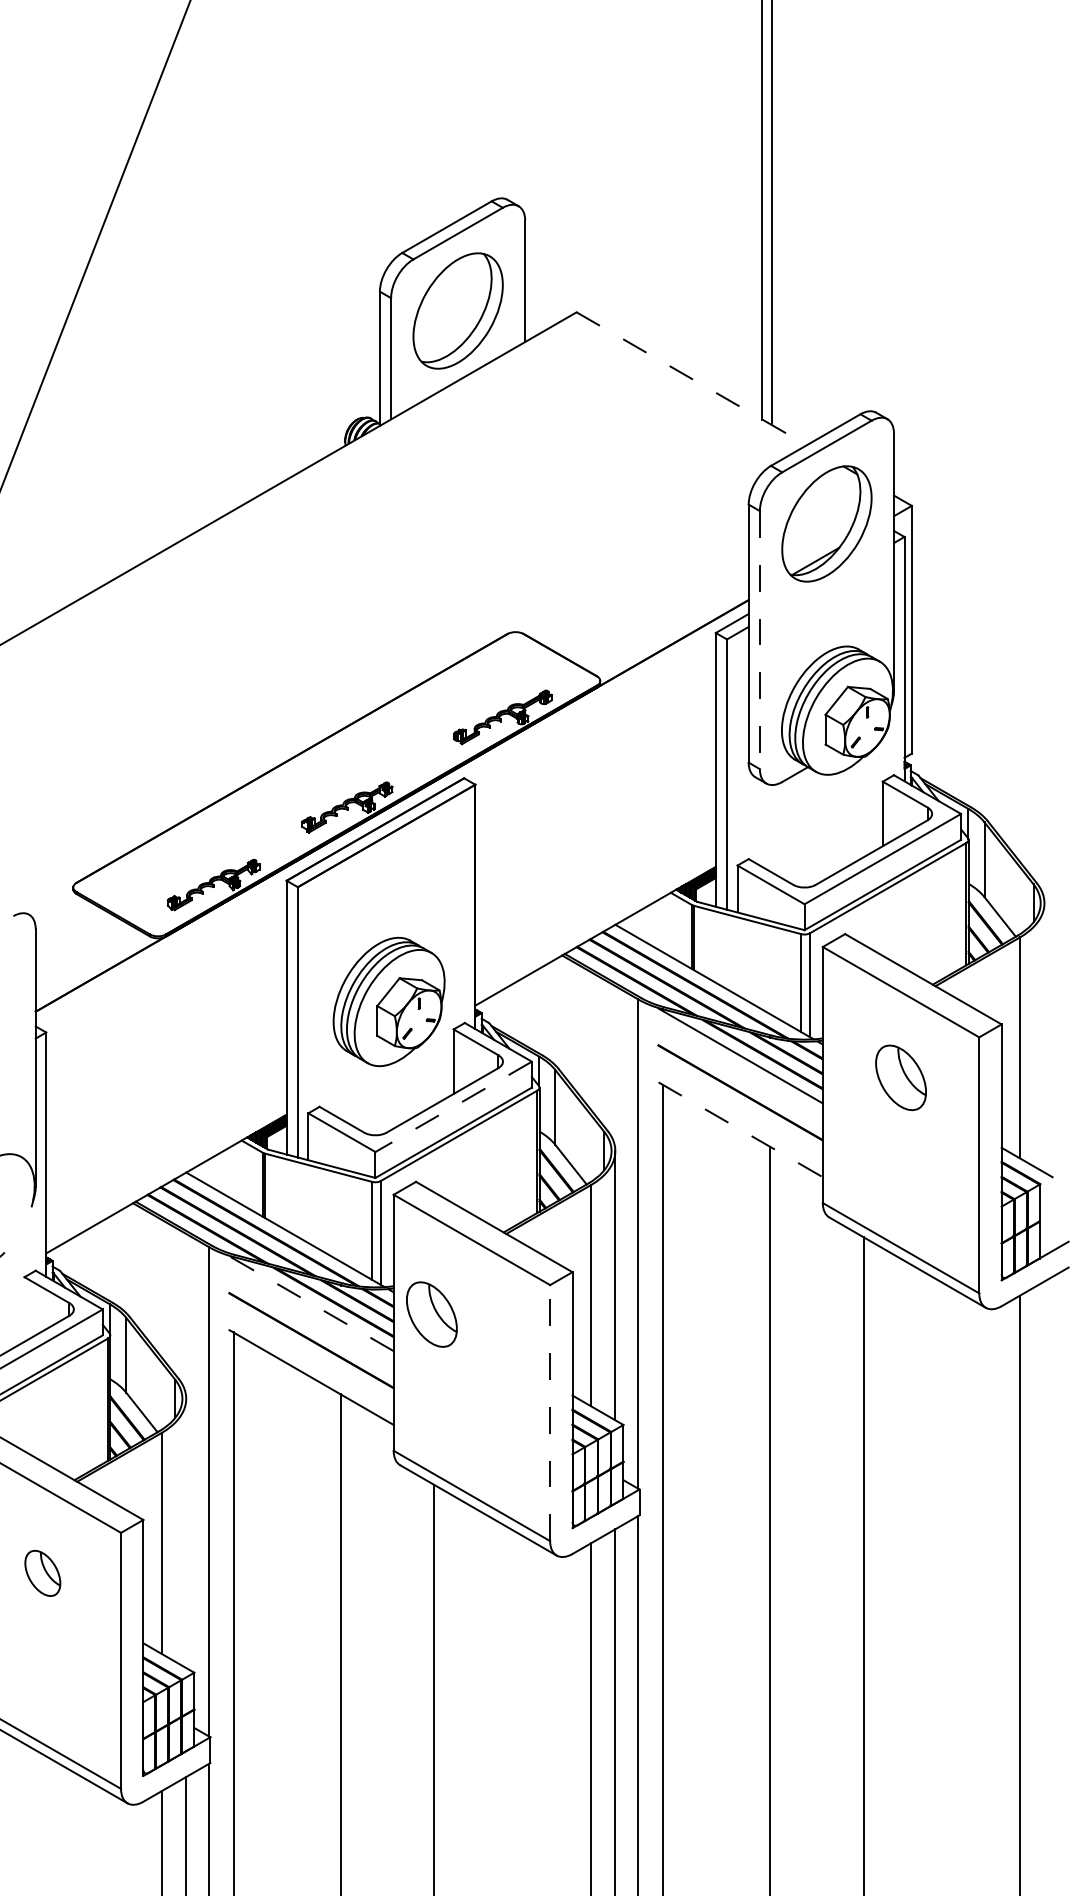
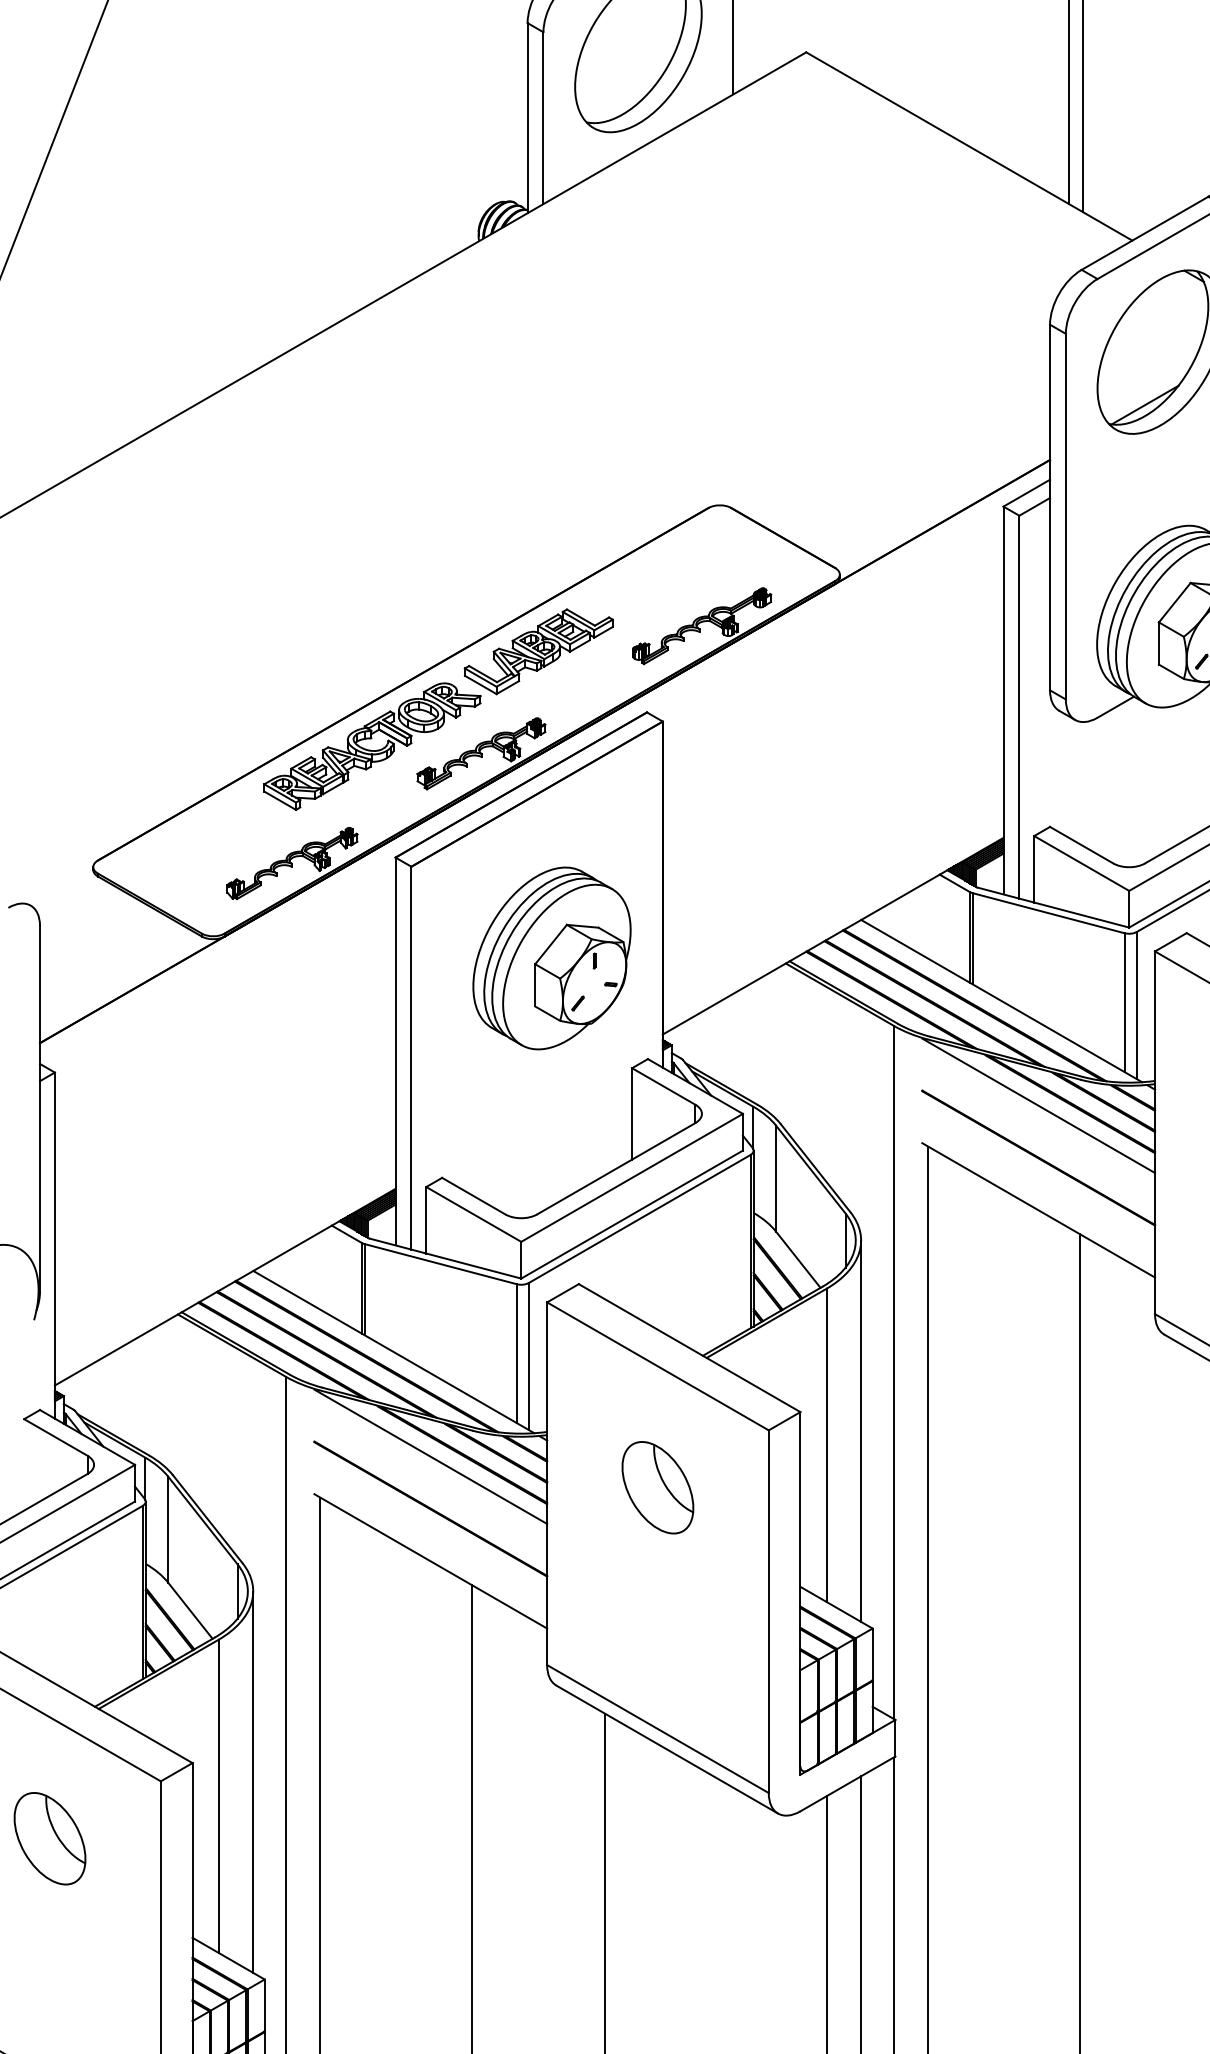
line: (691, 378) -> (968, 146), dashed -> solid
line: (759, 640) -> (1065, 517), dashed -> solid
part: (317, 776) -> (439, 709), added
part: (388, 1001) -> (551, 957), moved
line: (453, 1107) -> (631, 1178), dashed -> solid
line: (740, 1129) -> (1038, 1209), dashed -> solid
line: (311, 1303) -> (430, 1456), dashed -> solid
part: (431, 1314) -> (657, 1487), moved
line: (550, 1412) -> (769, 1610), dashed -> solid
line: (186, 1533) -> (253, 1782), added
part: (42, 1573) -> (49, 1838), size x1.43

